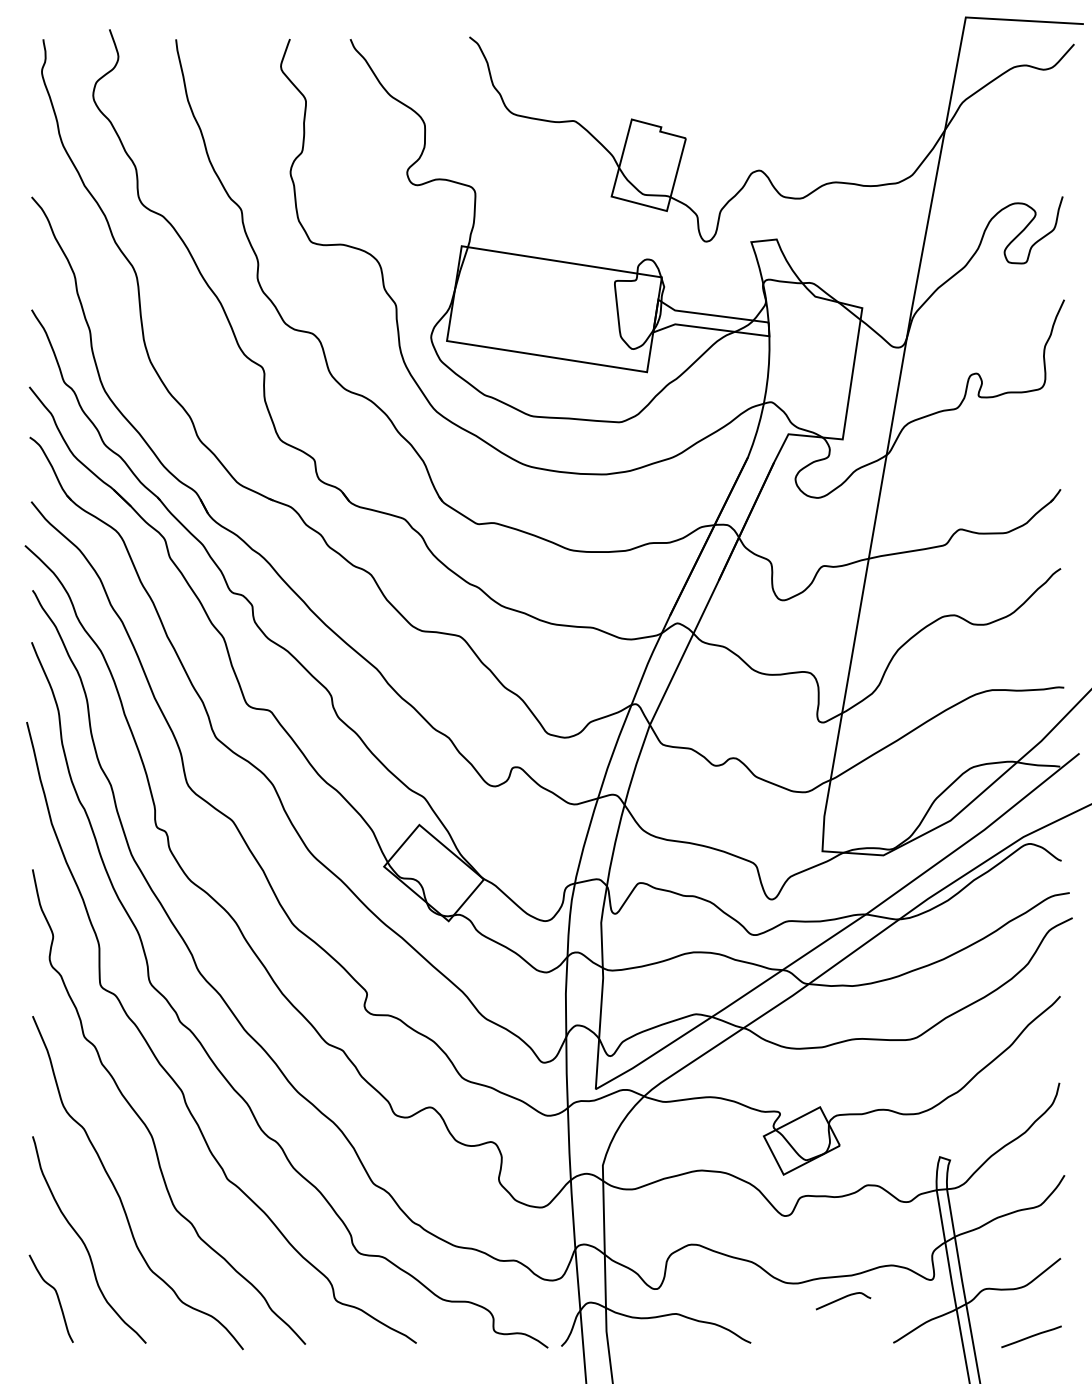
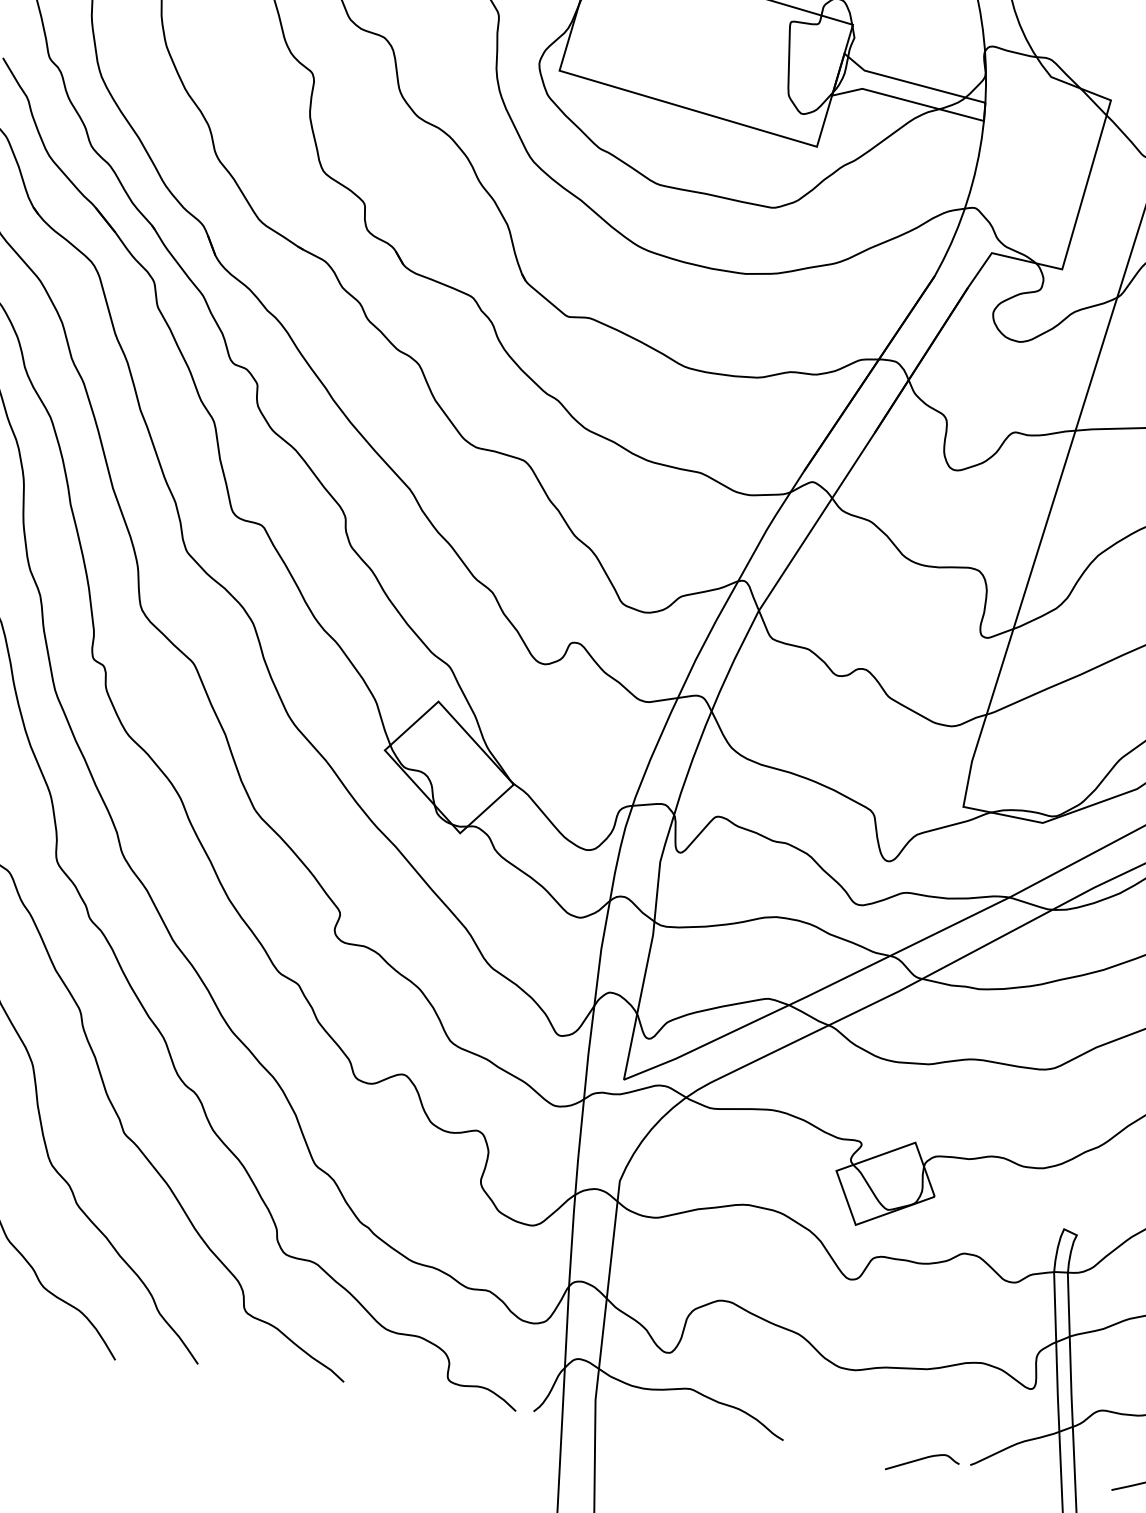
curve: (842, 1299) -> (921, 1460), moved

